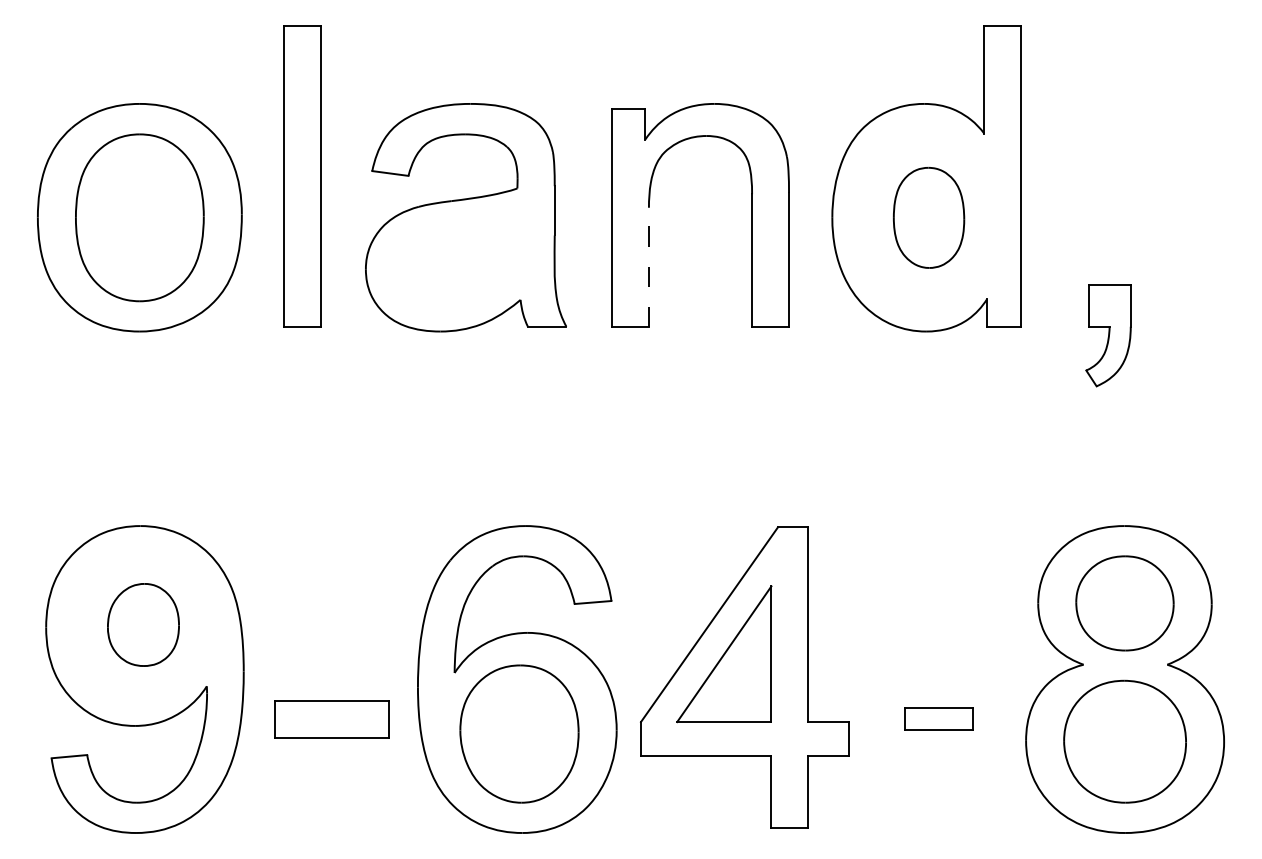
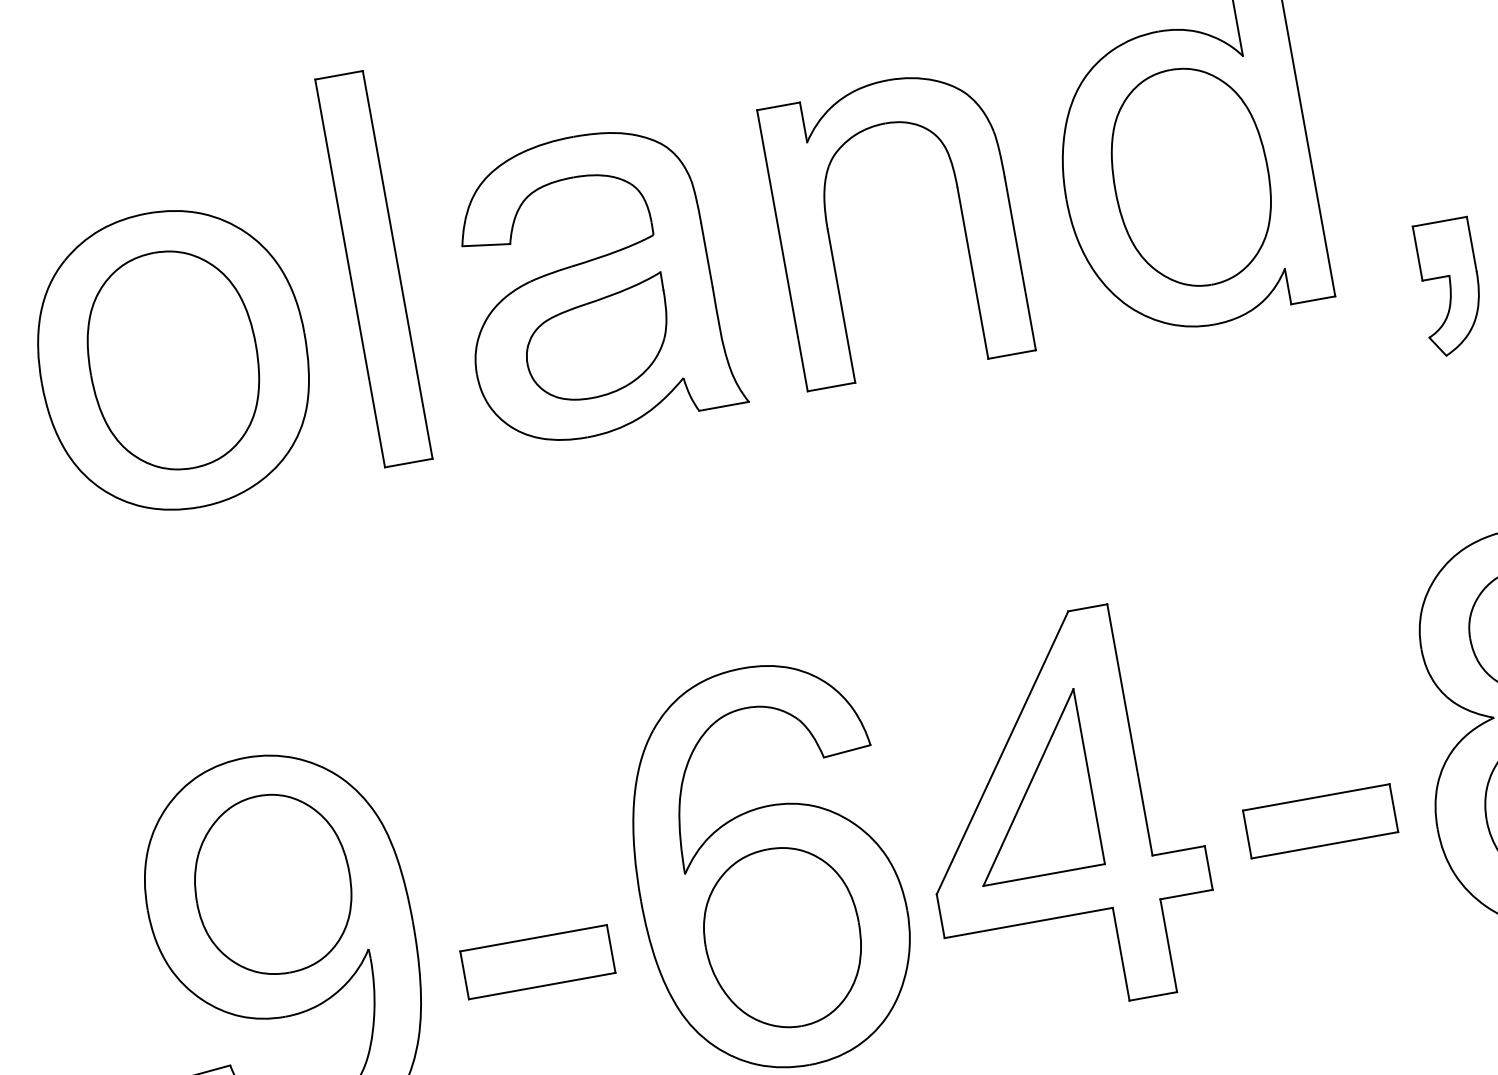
part: (928, 217) -> (1190, 177), size x1.67
part: (461, 259) -> (597, 339), added
line: (648, 266) -> (840, 305), dashed -> solid
part: (143, 624) -> (272, 884), size x1.67
part: (938, 719) -> (1319, 822), size x1.67

